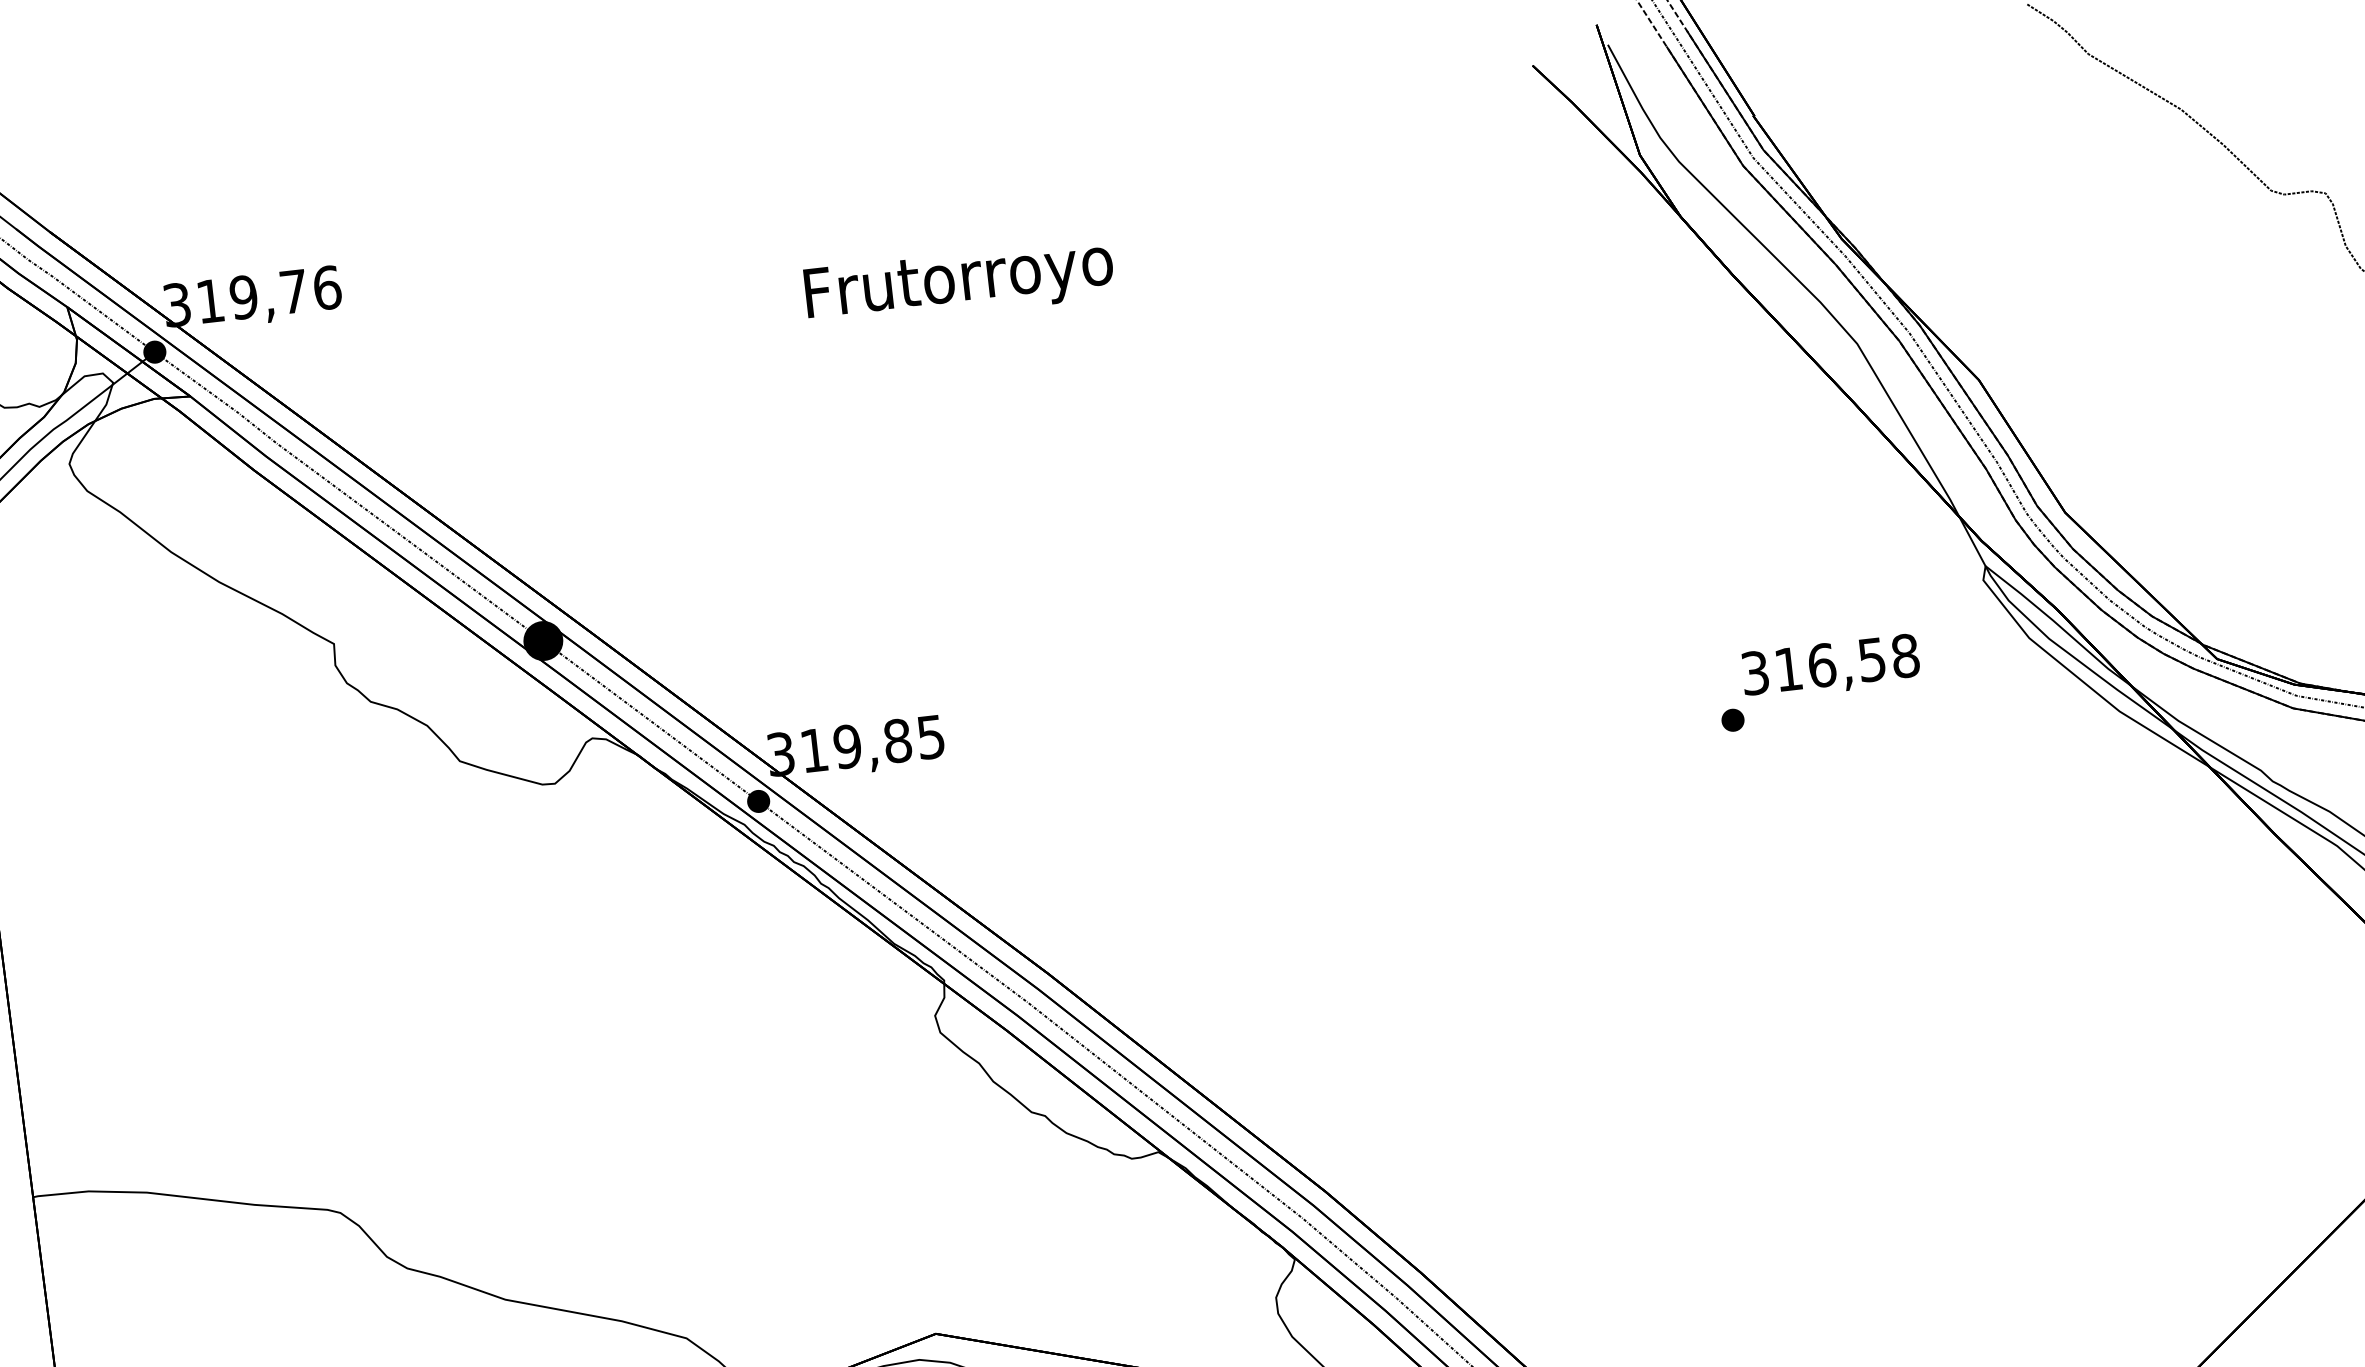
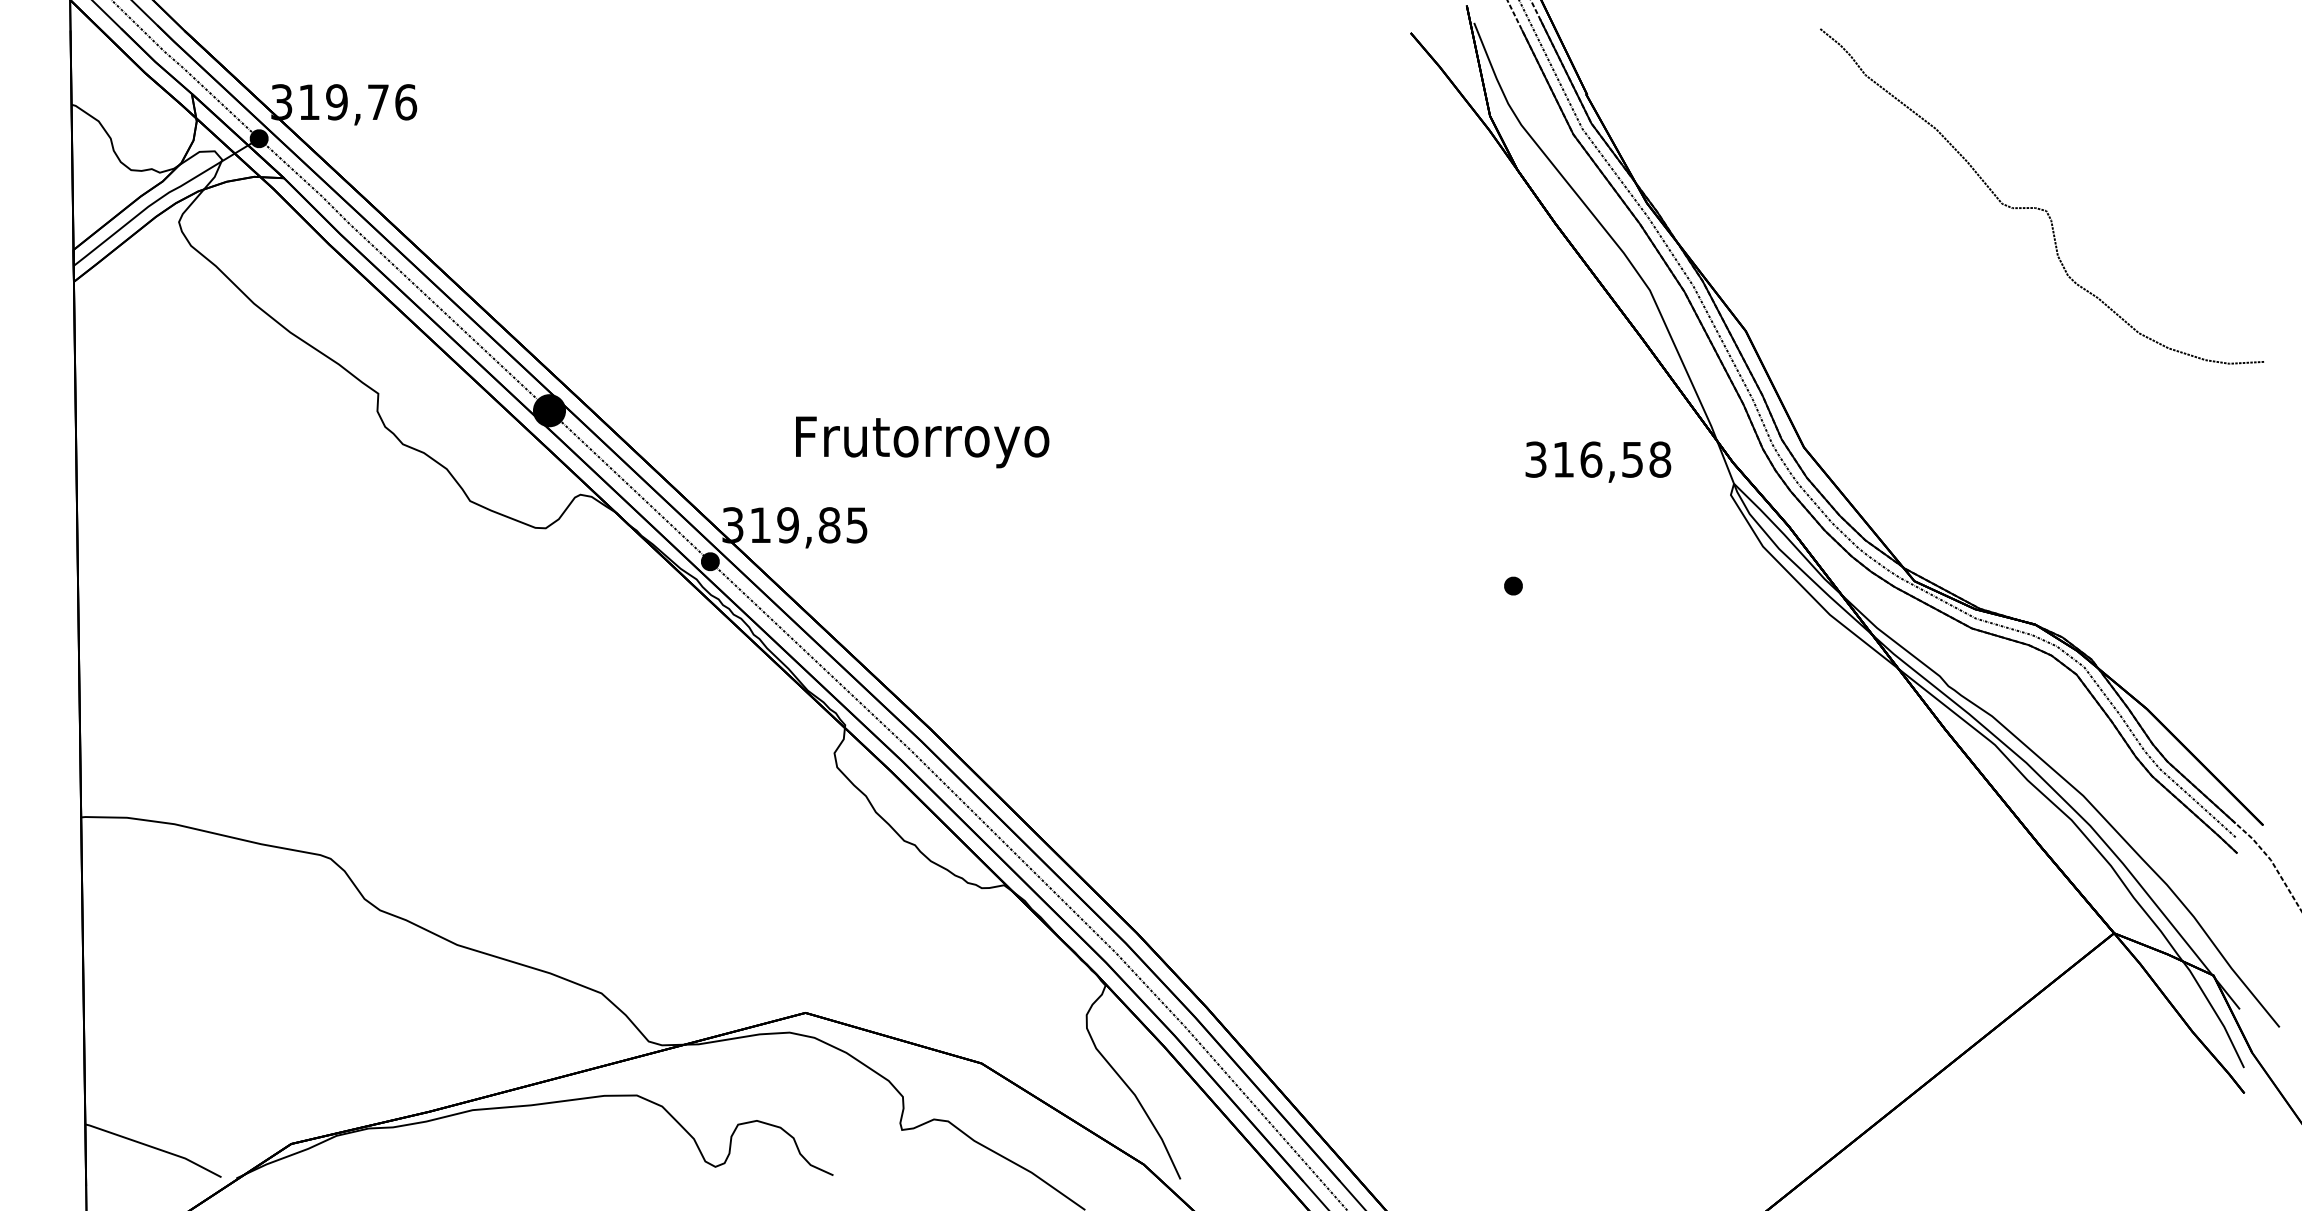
text: (959, 283) -> (922, 442), moved
text: (1831, 666) -> (1598, 461), moved

